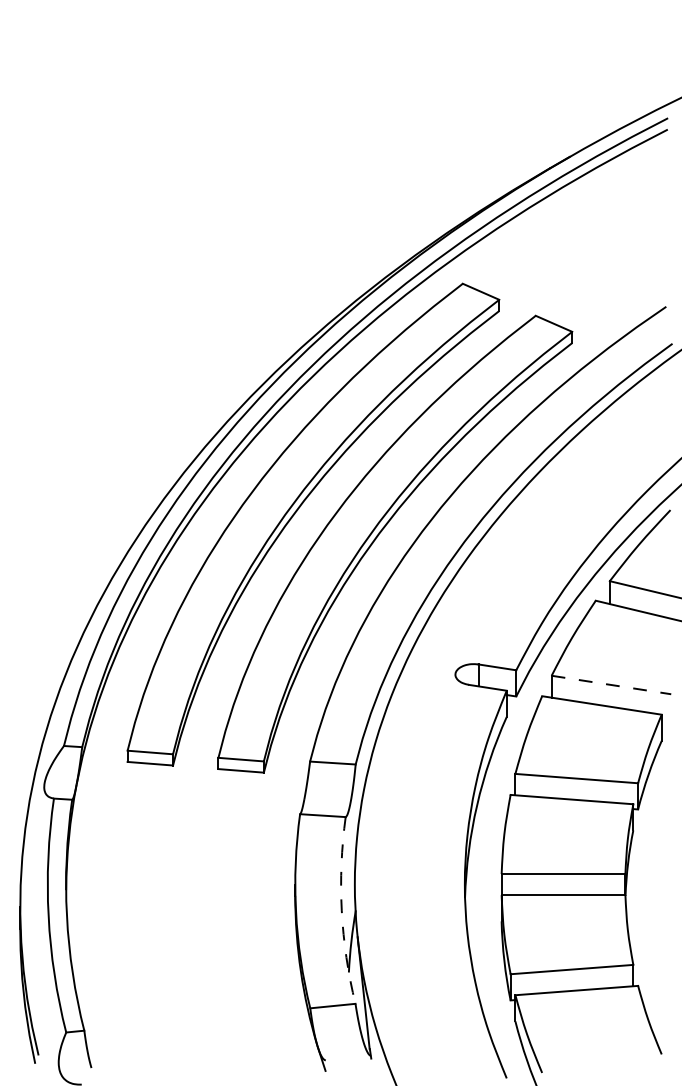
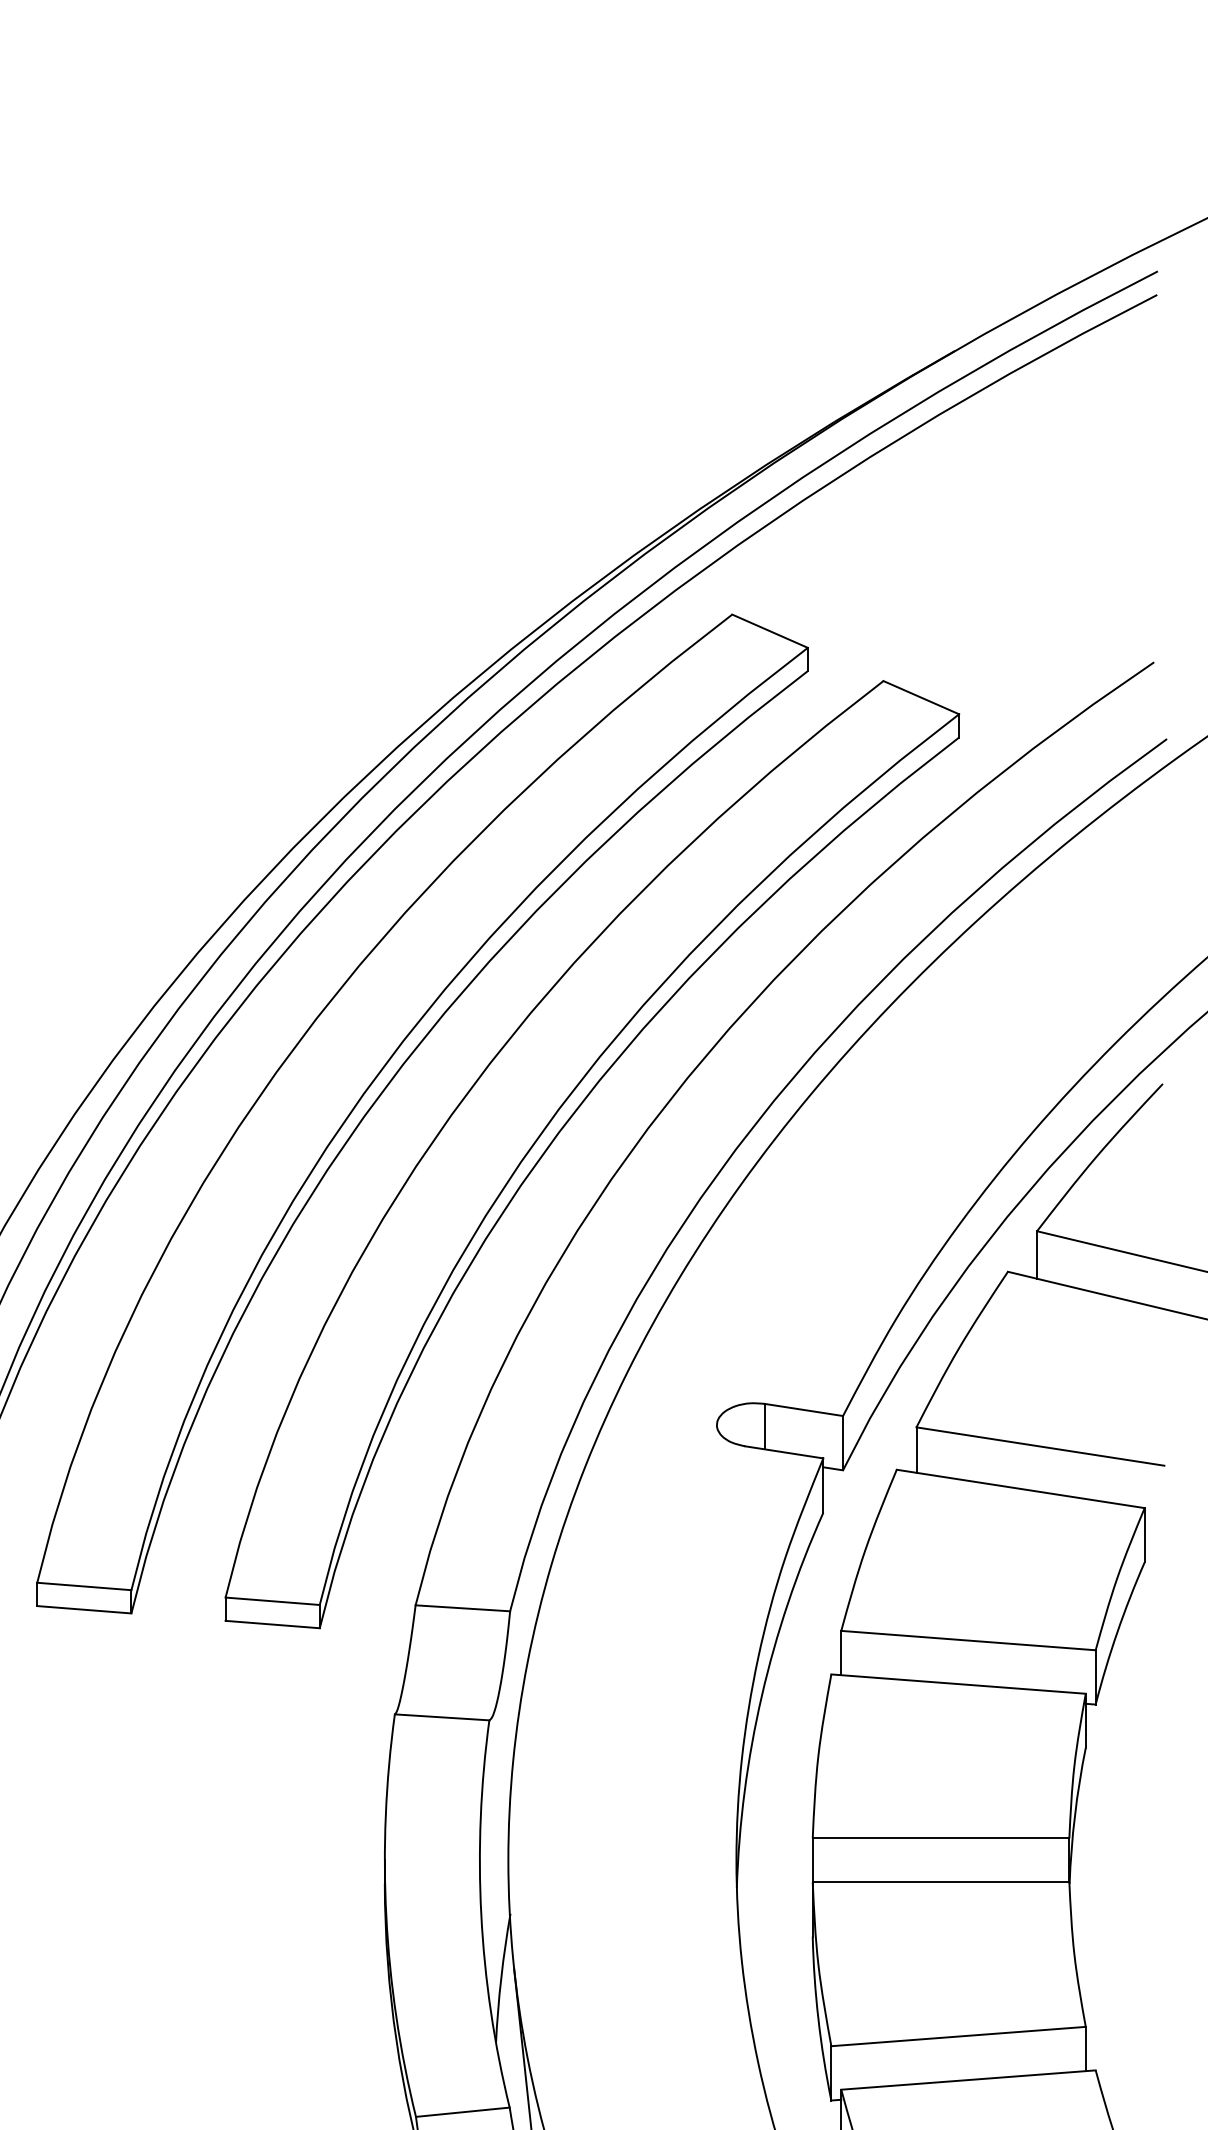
line: (611, 685) -> (1040, 1447), dashed -> solid
arc: (341, 910) -> (480, 1914), dashed -> solid

